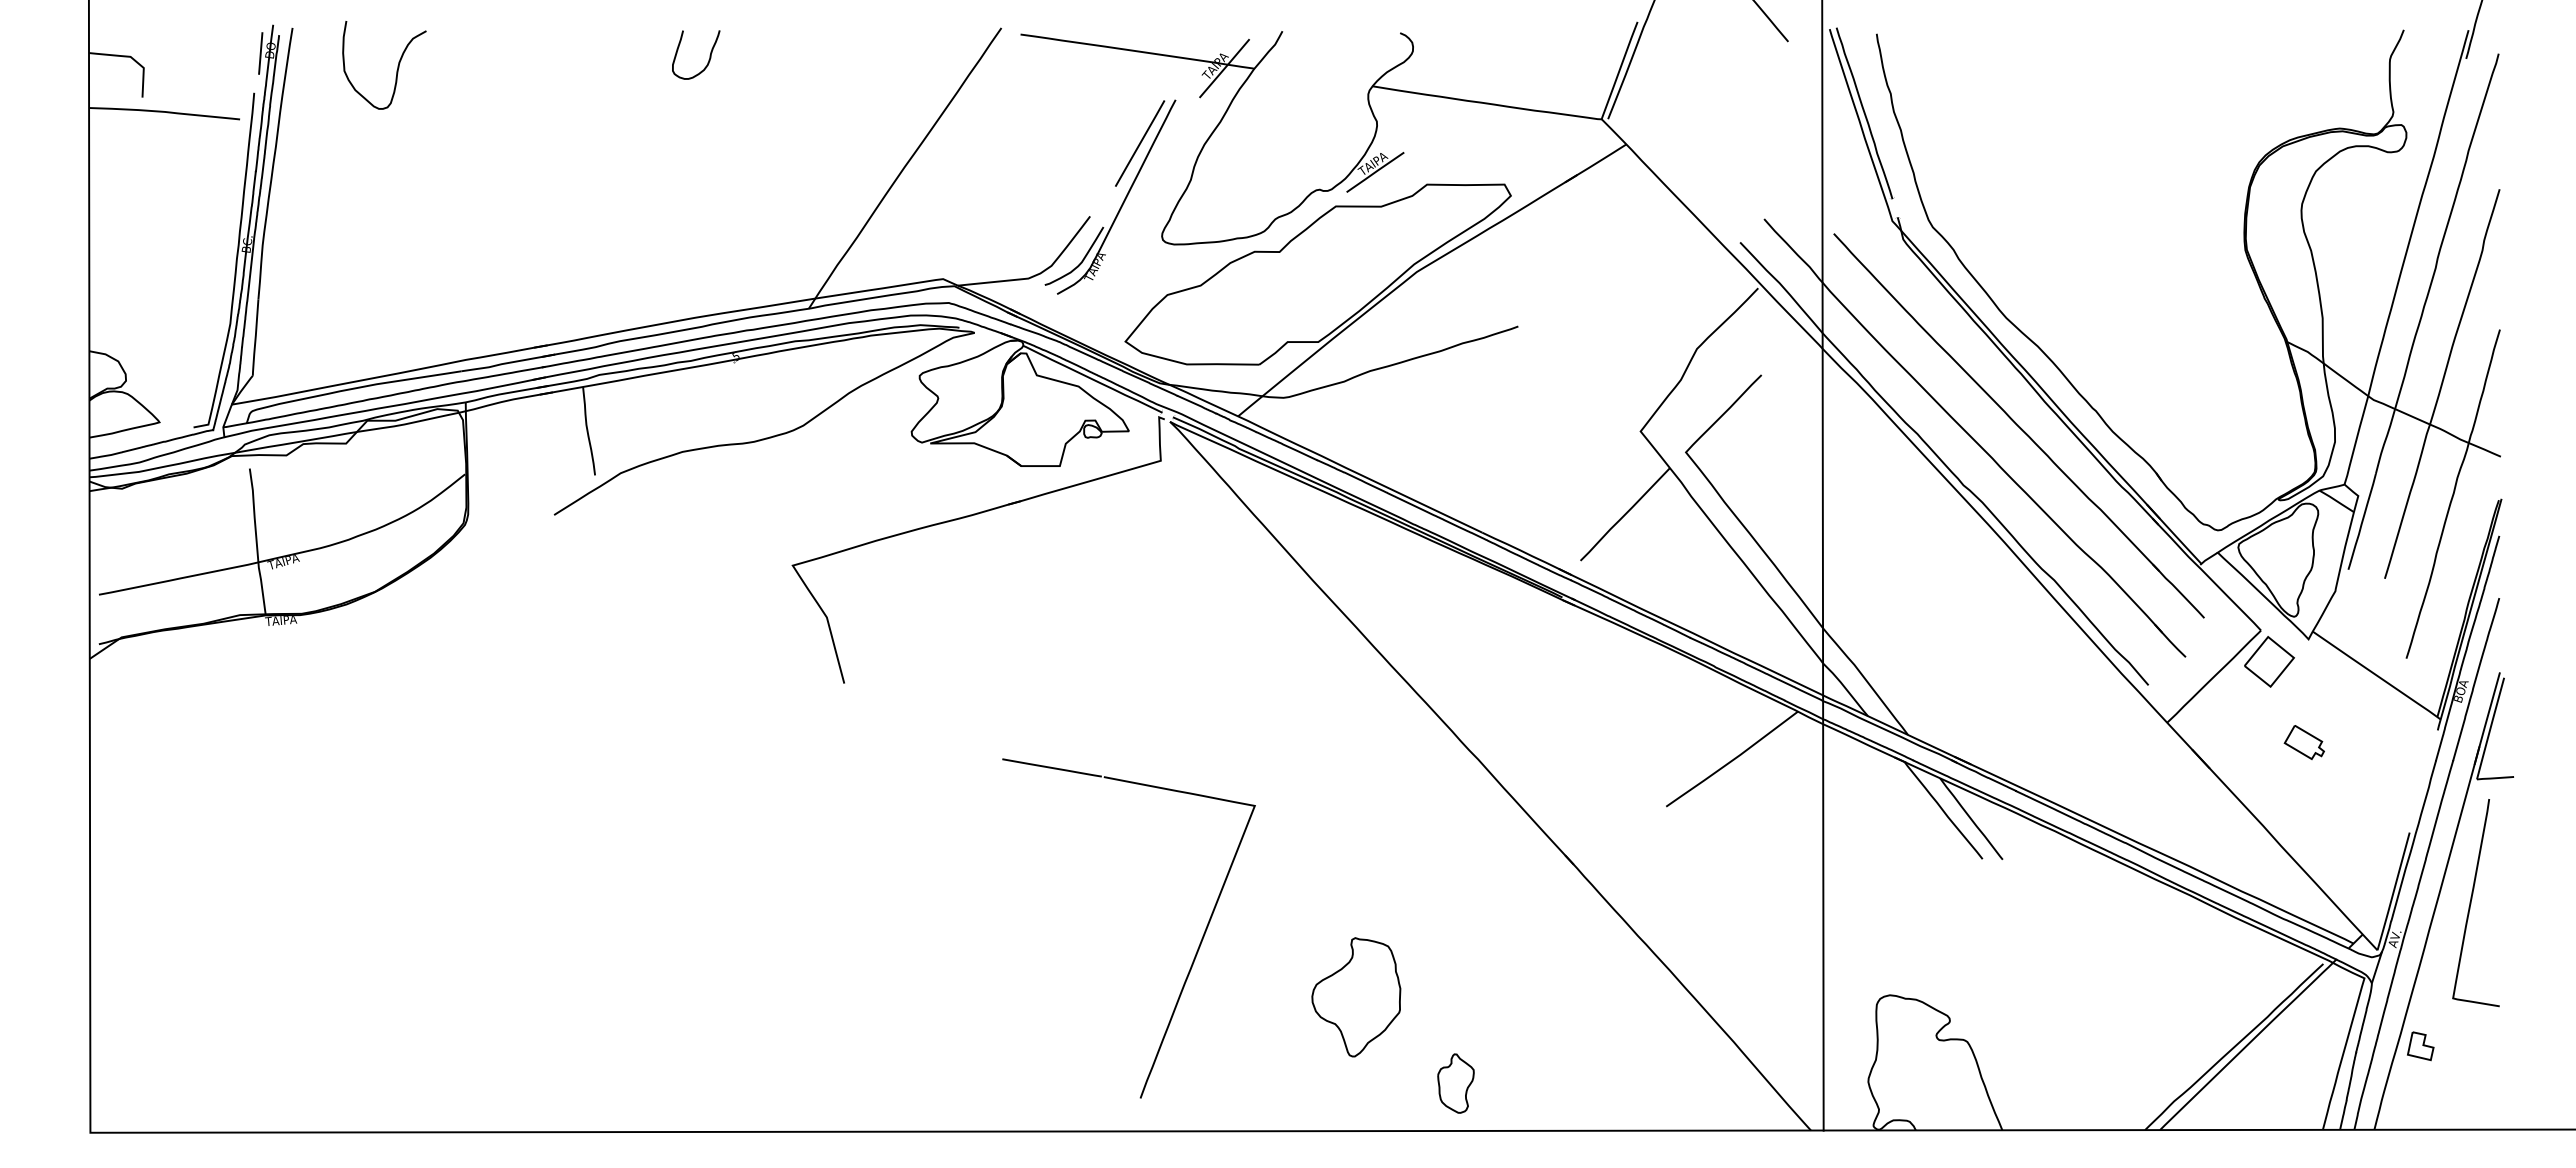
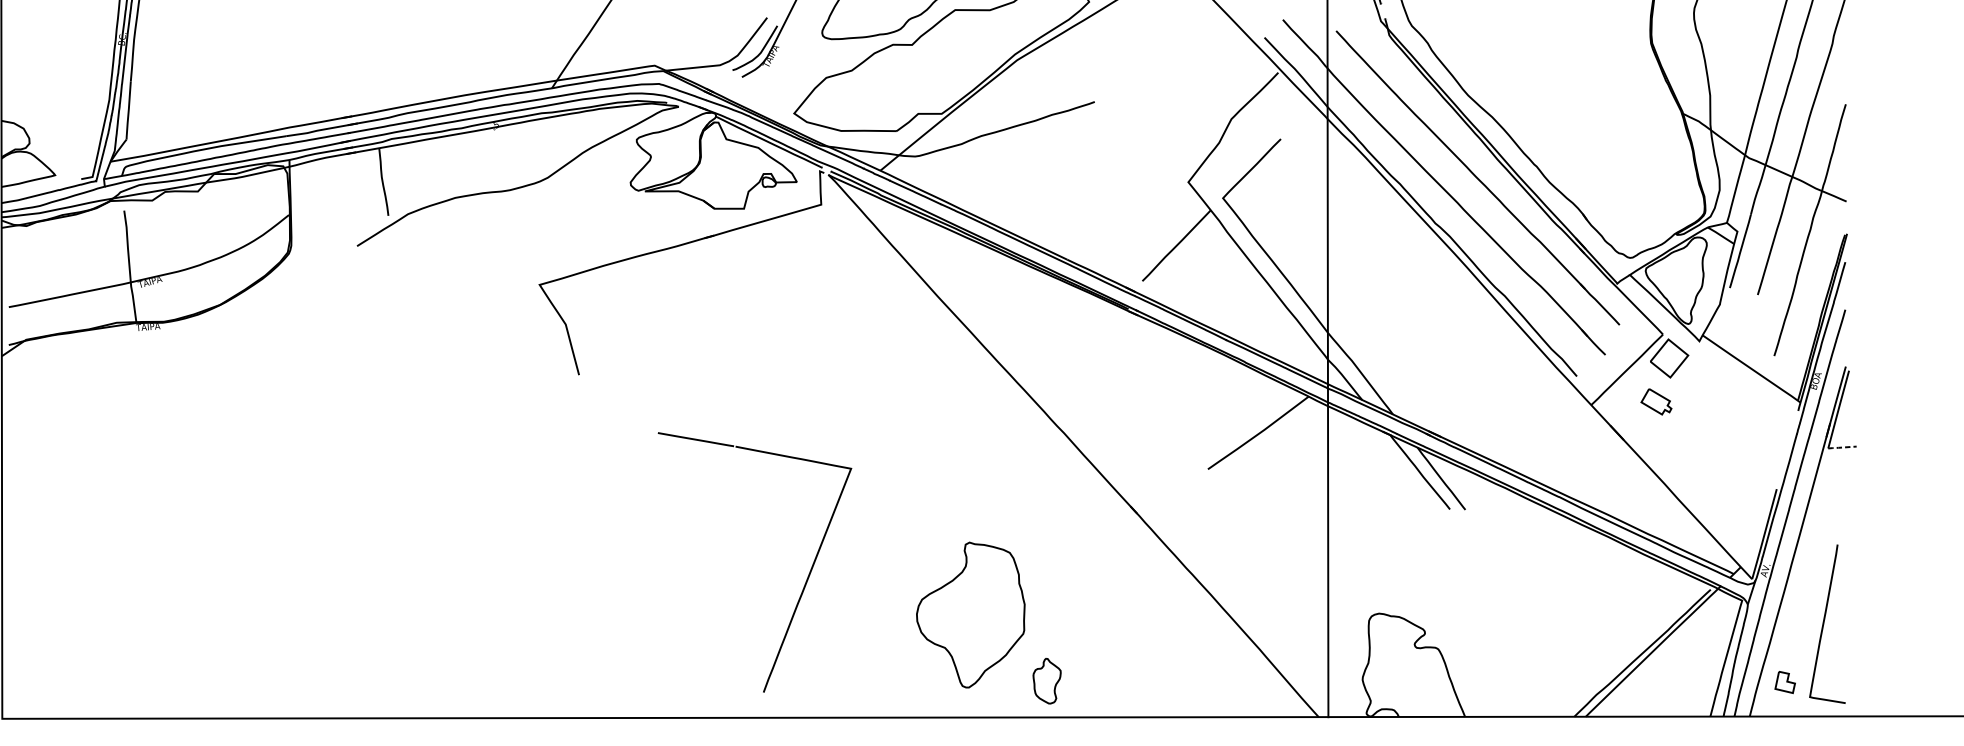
part: (2303, 742) -> (1655, 401), moved
line: (2494, 778) -> (1841, 447), solid -> dashed
curve: (2471, 903) -> (1824, 624), moved
part: (1195, 953) -> (805, 581), moved
part: (1356, 997) -> (970, 615), size x1.6
part: (2420, 1046) -> (1785, 682), moved

